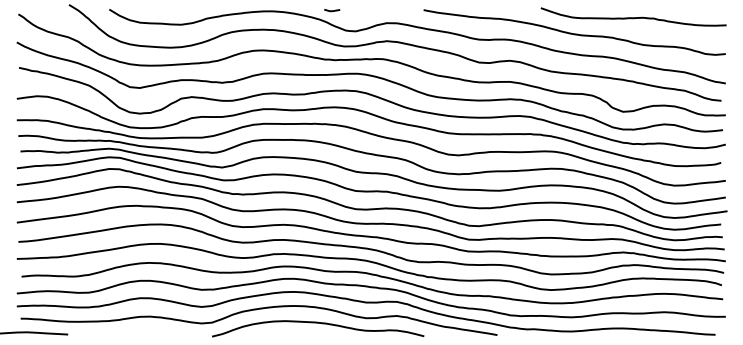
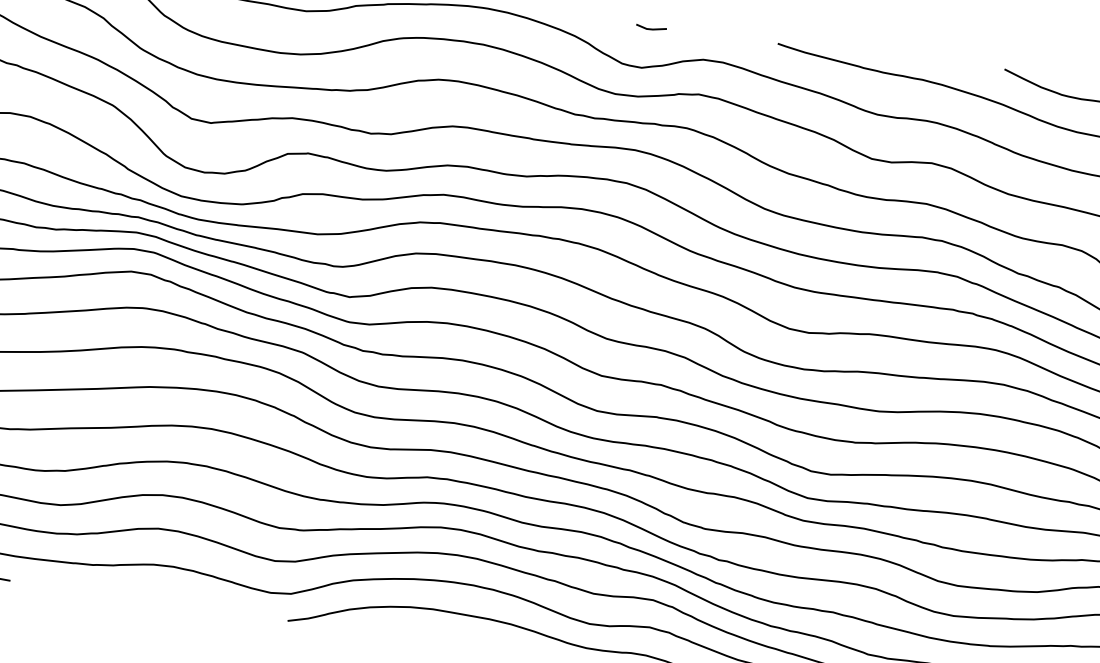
line: (332, 10) -> (651, 28), moved

